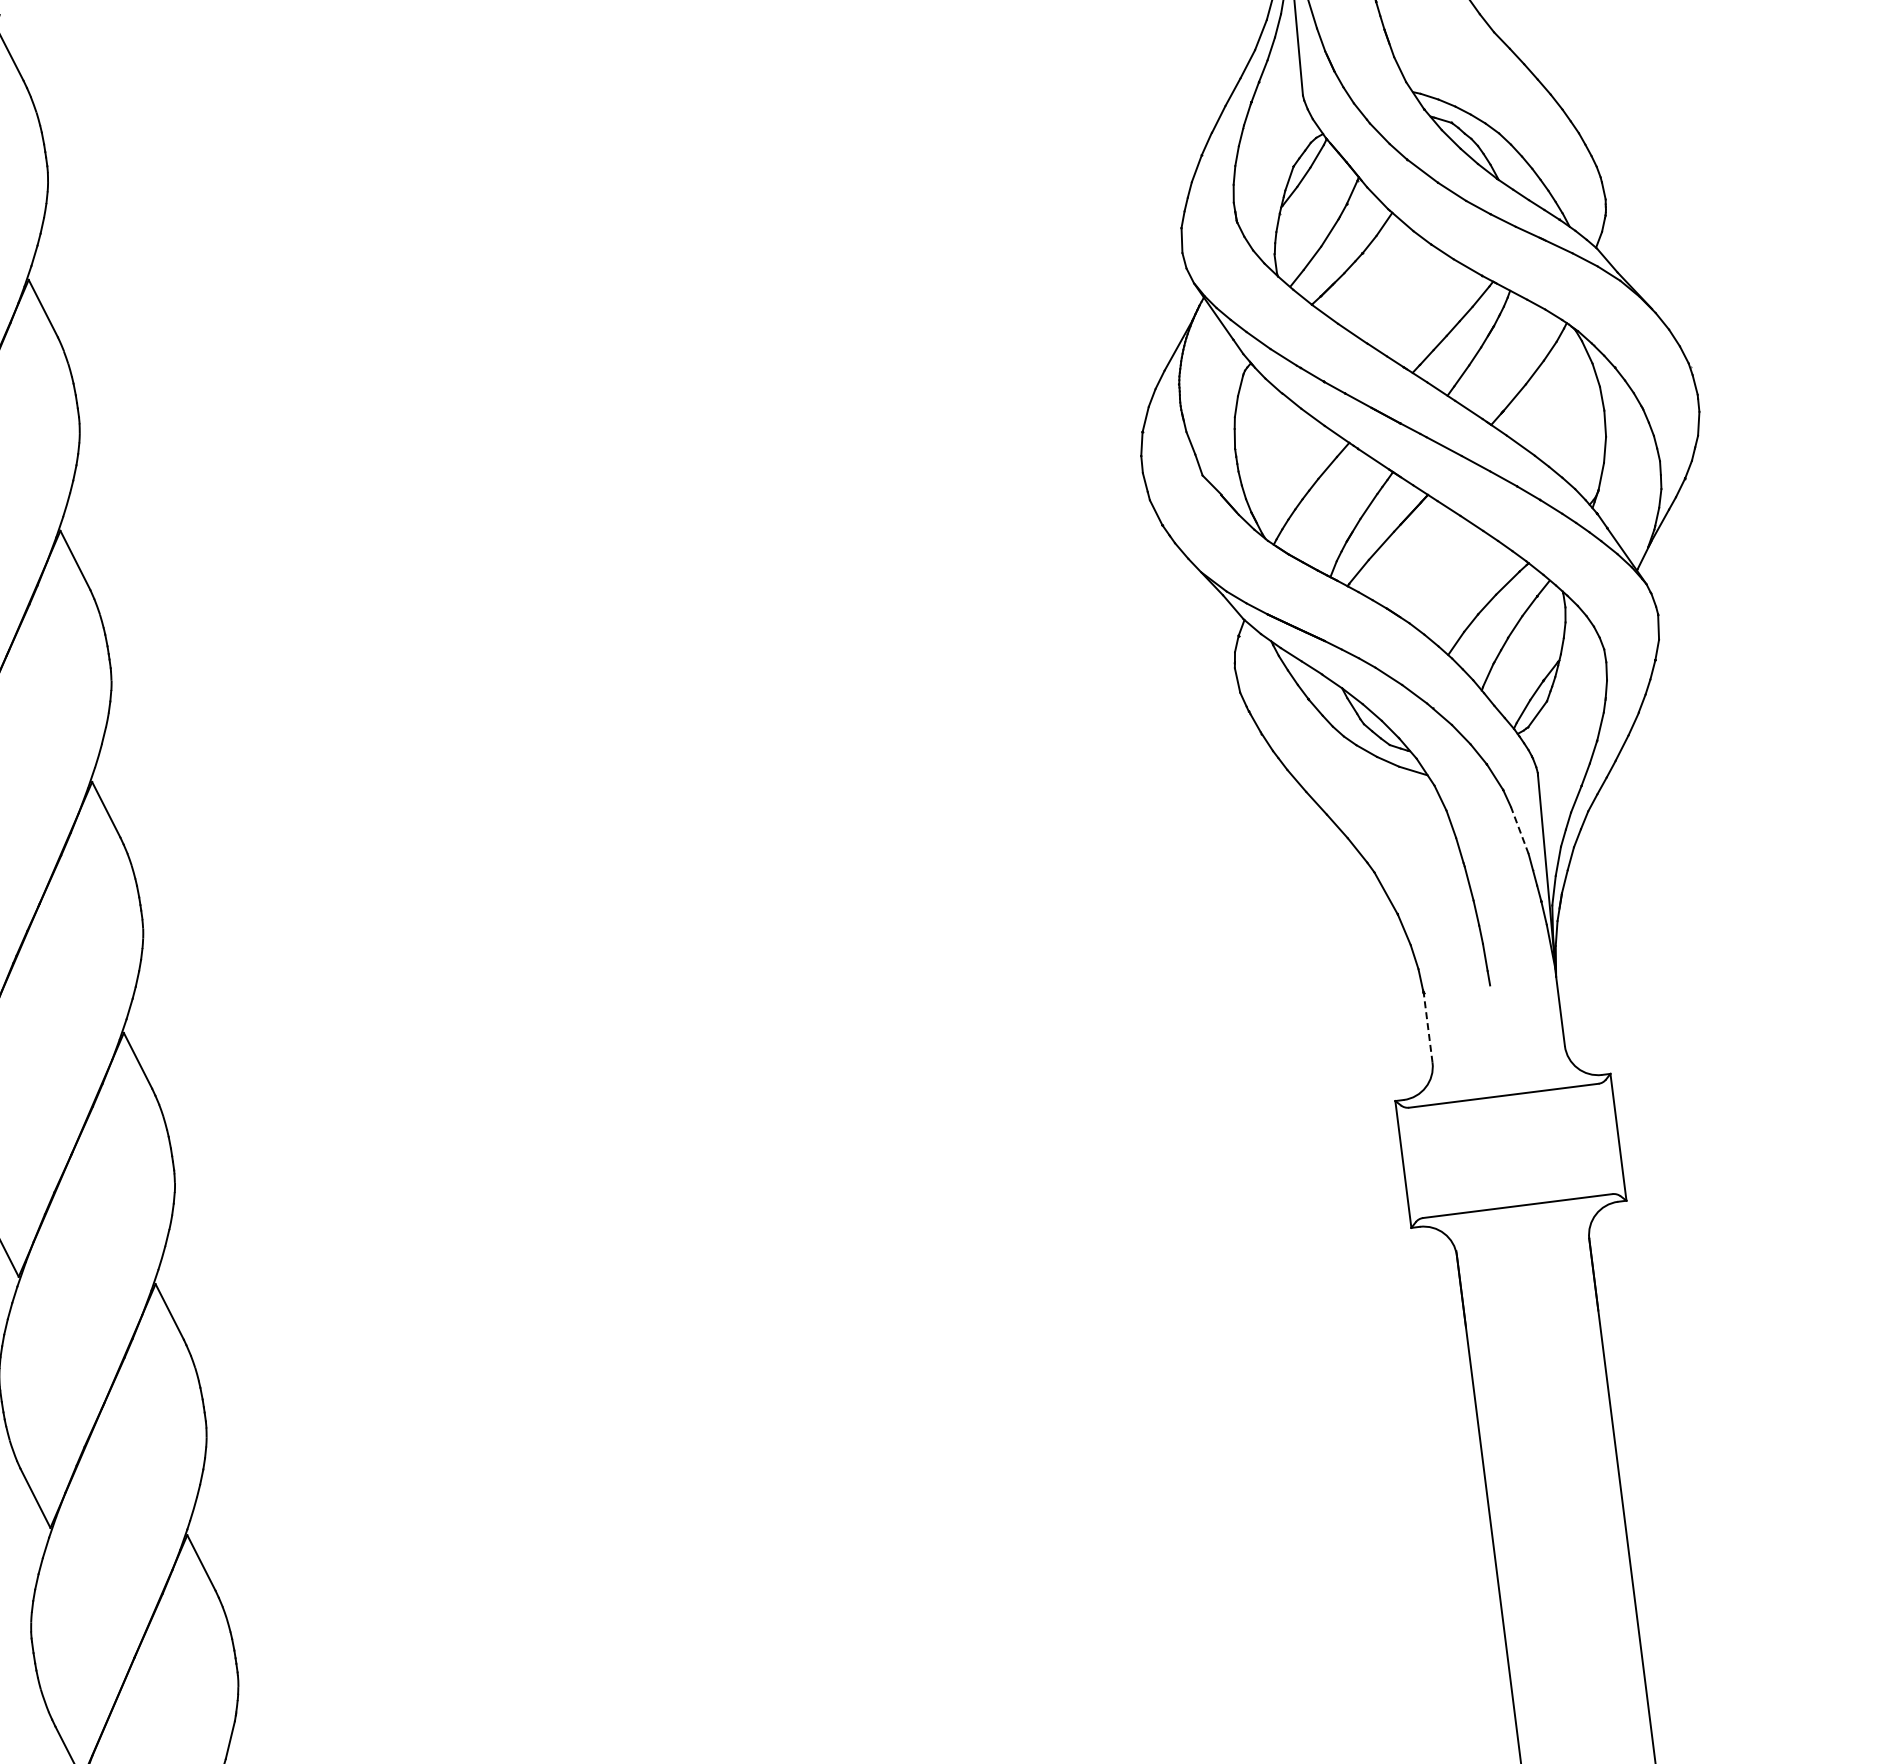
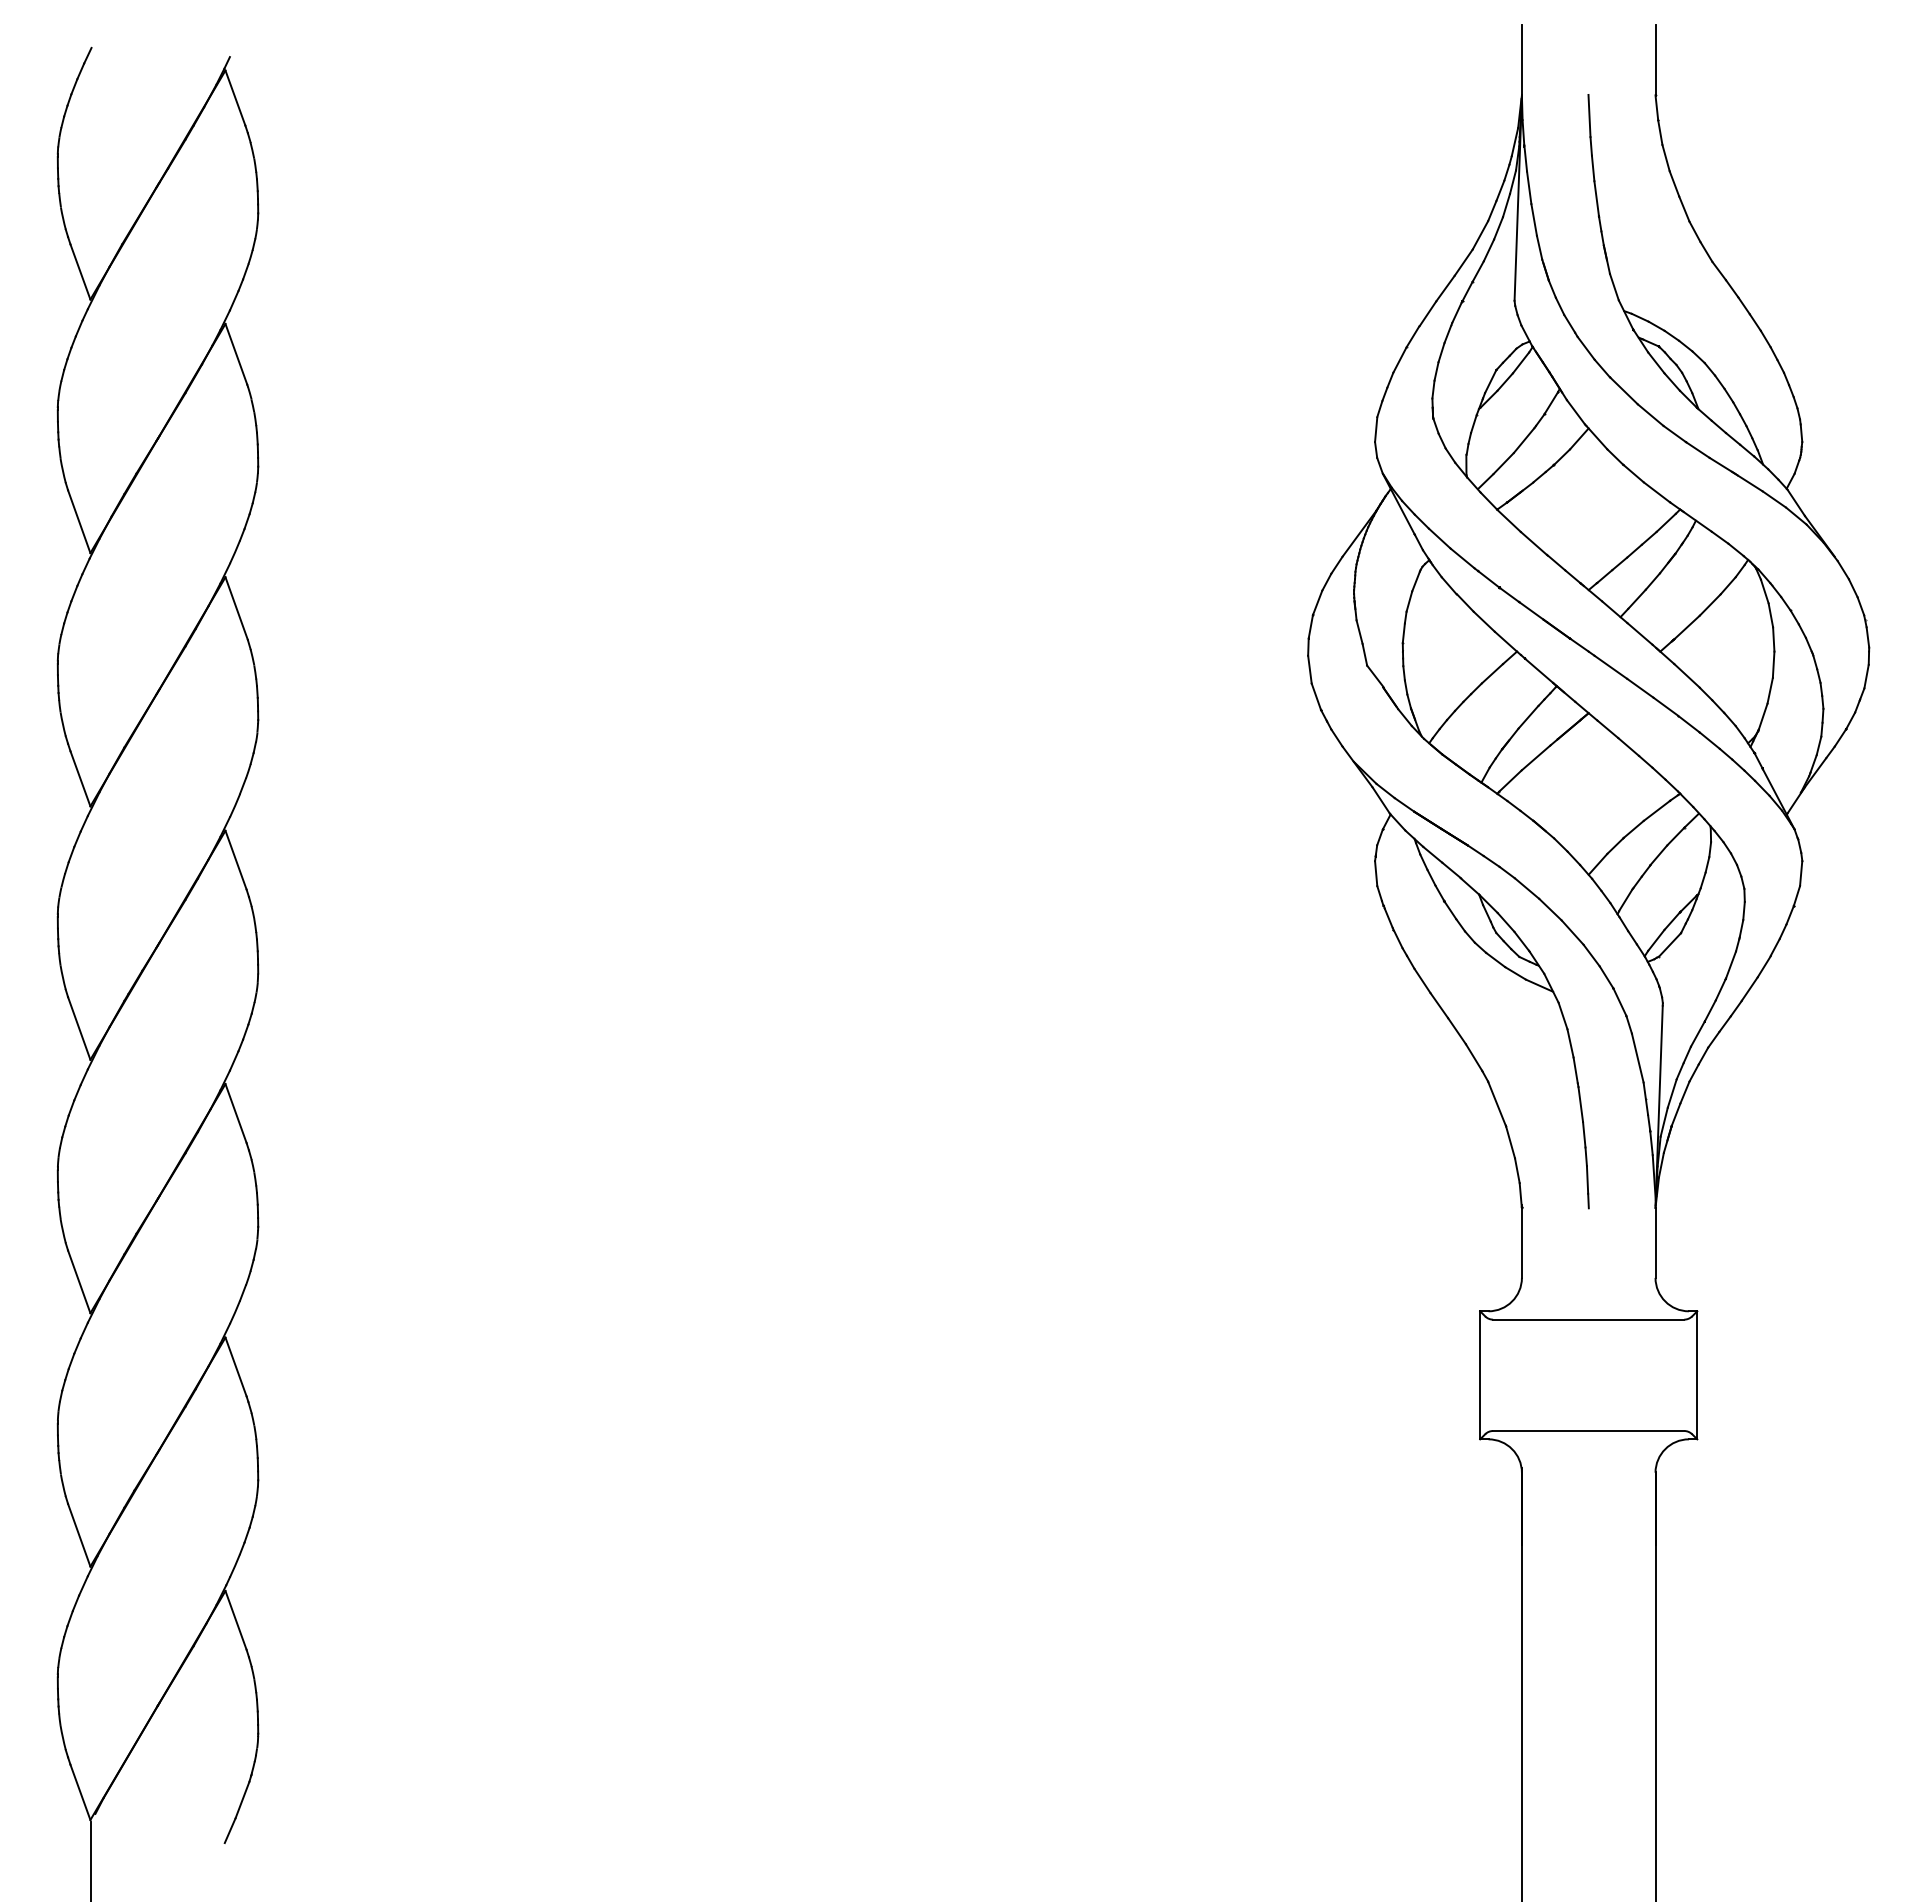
line: (1519, 829) -> (1637, 1057), dashed -> solid
line: (1427, 1027) -> (1521, 1242), dashed -> solid

